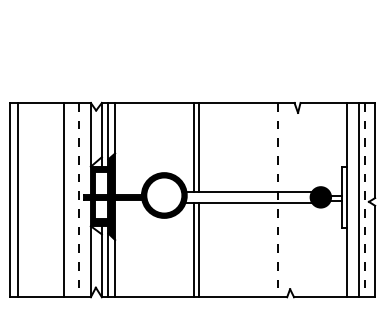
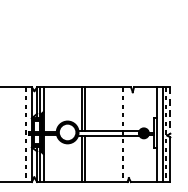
line: (375, 152) -> (170, 111), solid -> dashed
line: (63, 199) -> (18, 134), removed

